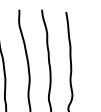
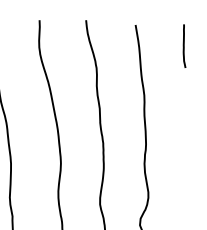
line: (89, 21) -> (183, 44), added

